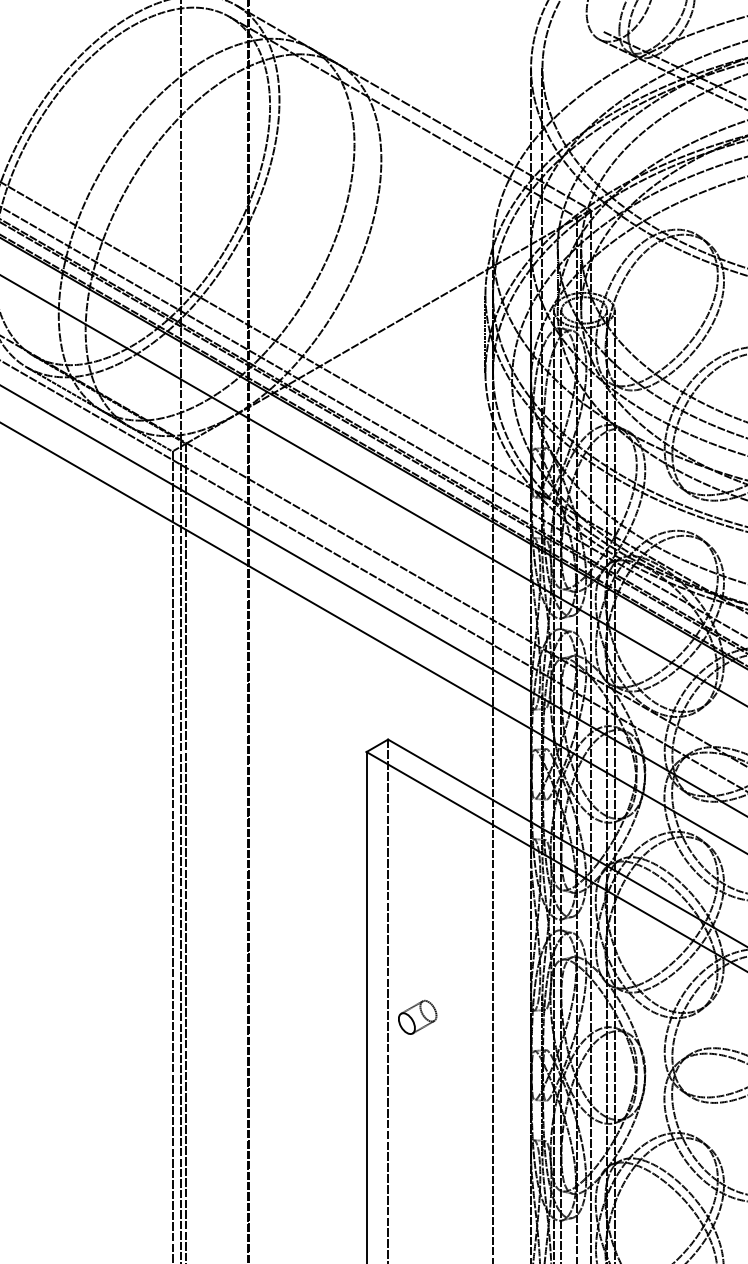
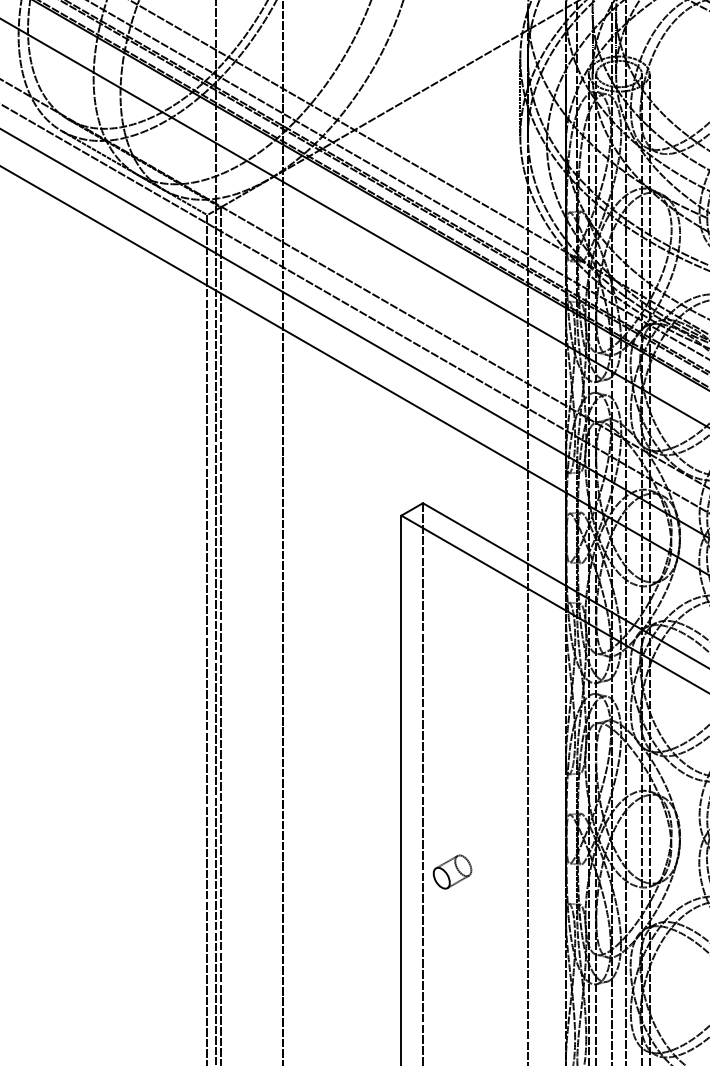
part: (417, 1016) -> (452, 871), moved

